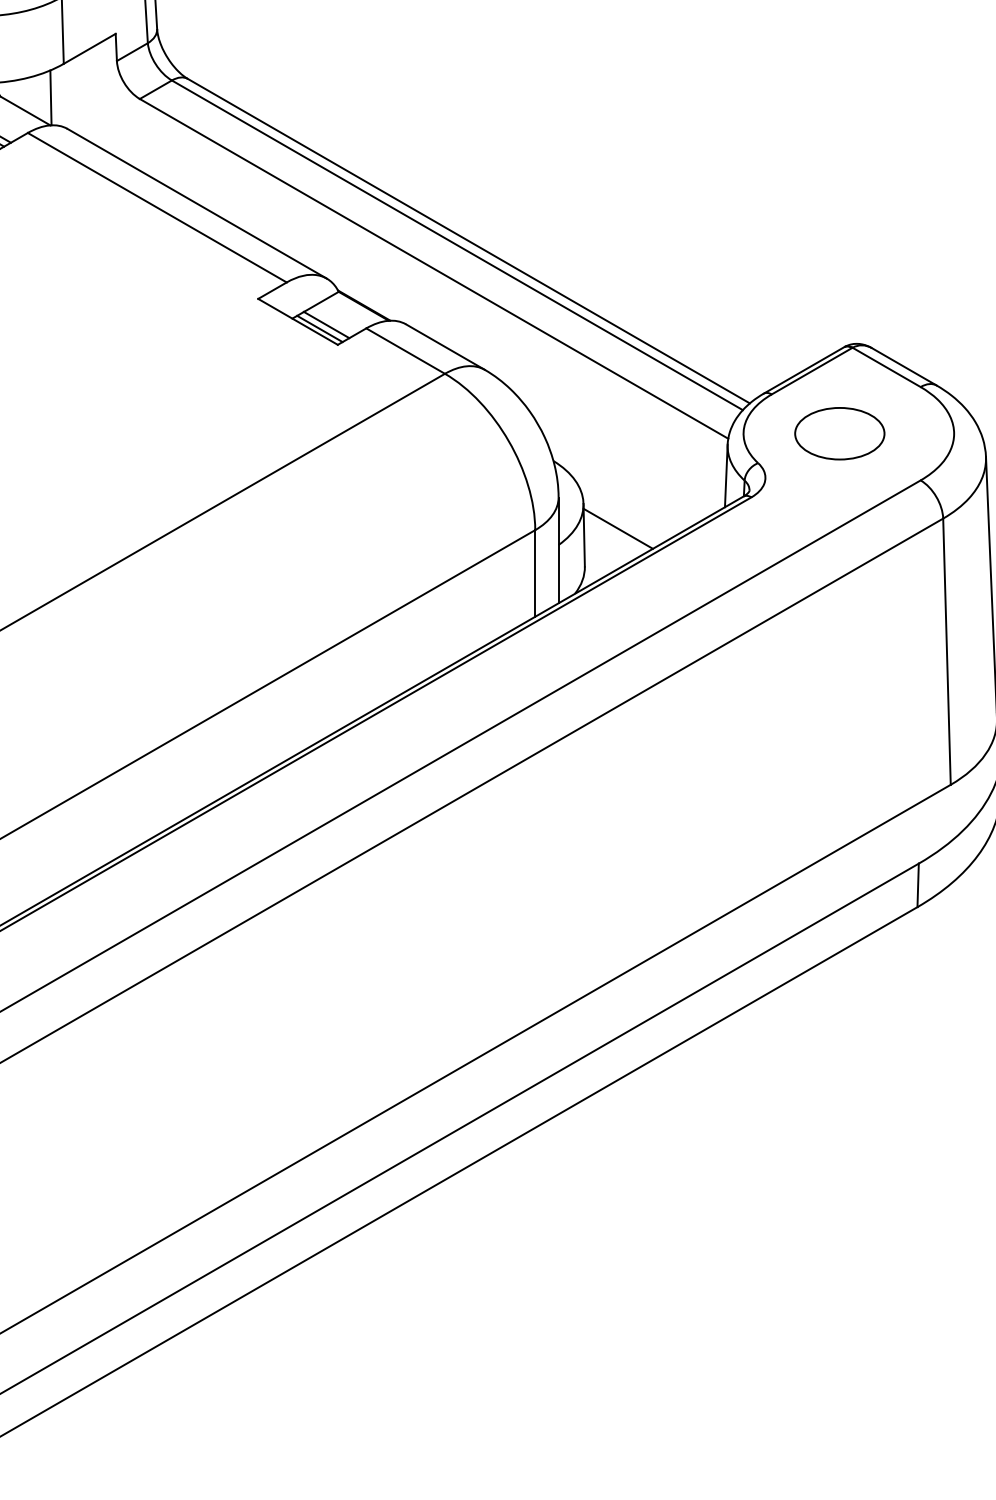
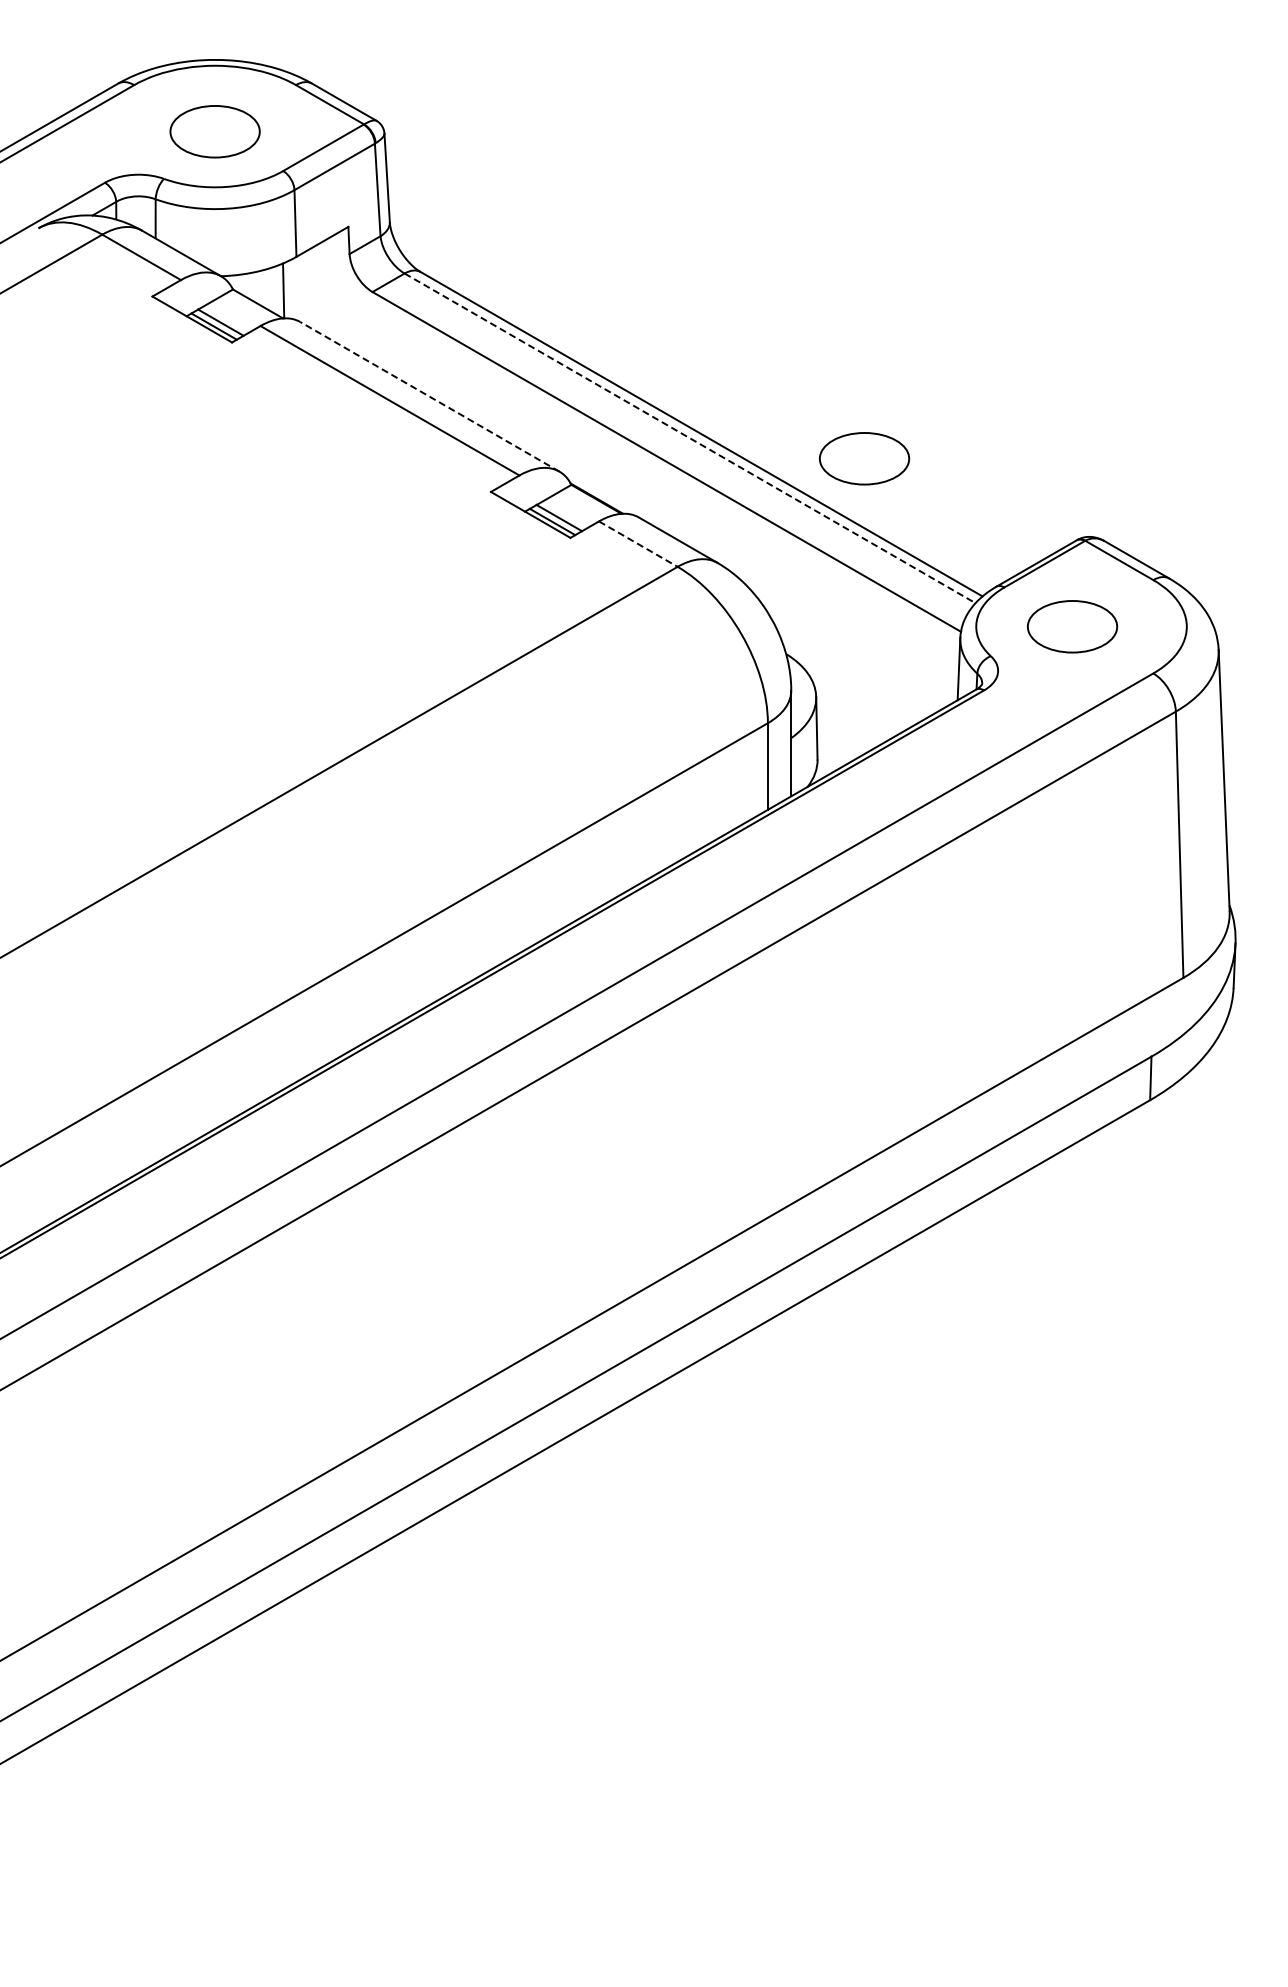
line: (196, 203) -> (429, 396), solid -> dashed
line: (457, 245) -> (690, 438), solid -> dashed
part: (631, 265) -> (864, 458), added
line: (405, 351) -> (638, 544), solid -> dashed
line: (617, 528) -> (850, 721), removed

